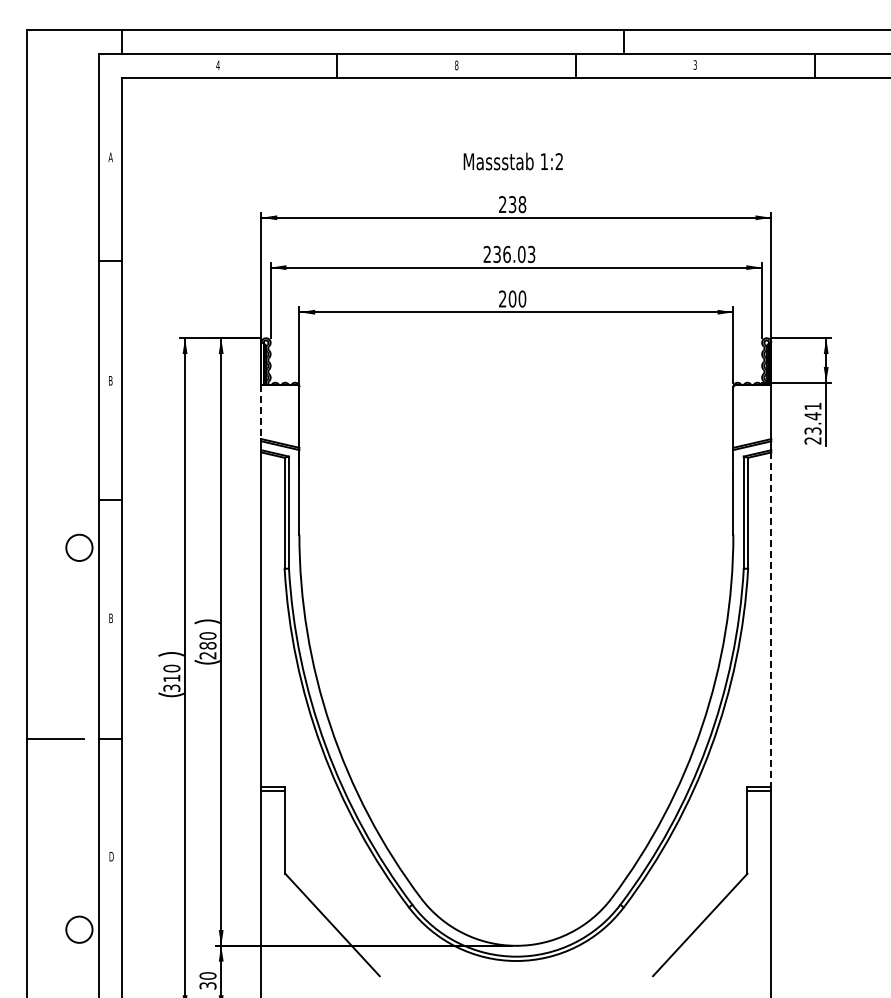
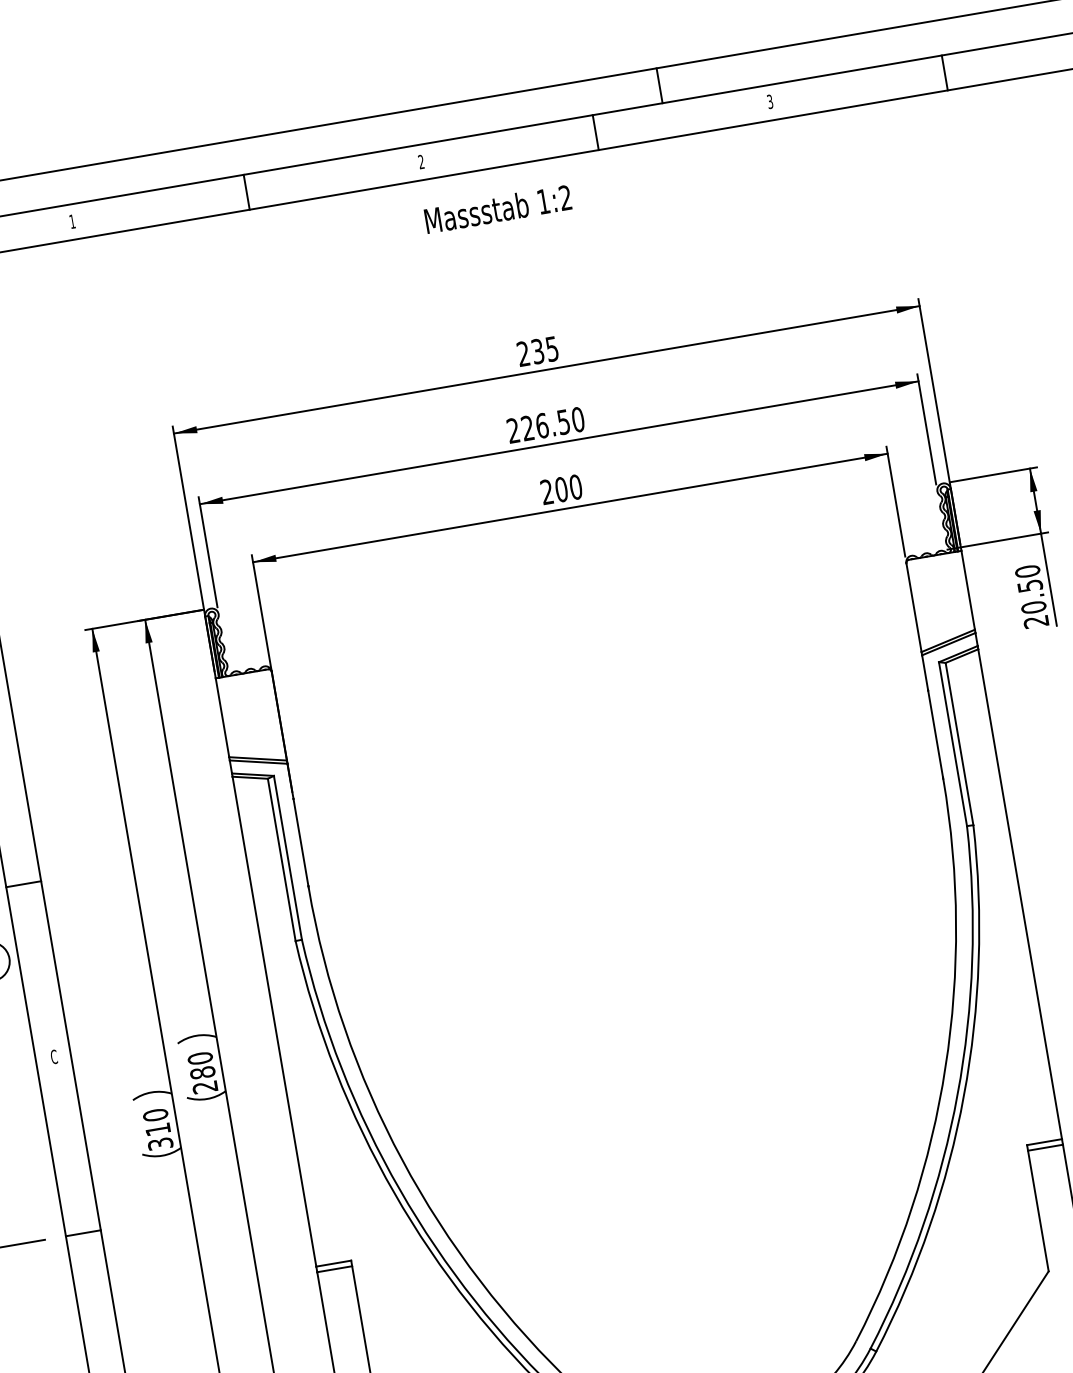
text: (217, 65) -> (71, 221), 4 -> 1
text: (456, 65) -> (421, 162), 8 -> 2
text: (512, 161) -> (496, 209), moved
text: (522, 204) -> (552, 348), 238 -> 235
text: (514, 254) -> (553, 424), 236.03 -> 226.50
line: (261, 412) -> (222, 718), dashed -> solid
text: (812, 418) -> (1029, 589), 23.41 -> 20.50
text: (111, 618) -> (54, 1057), B -> C
line: (771, 620) -> (1020, 895), dashed -> solid

